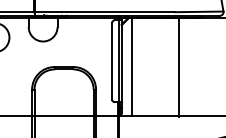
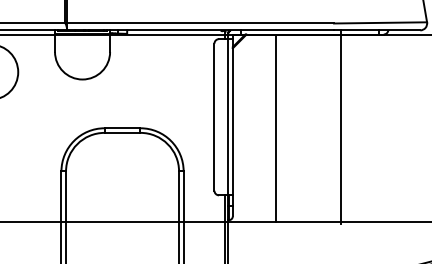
line: (132, 66) -> (276, 127), moved

